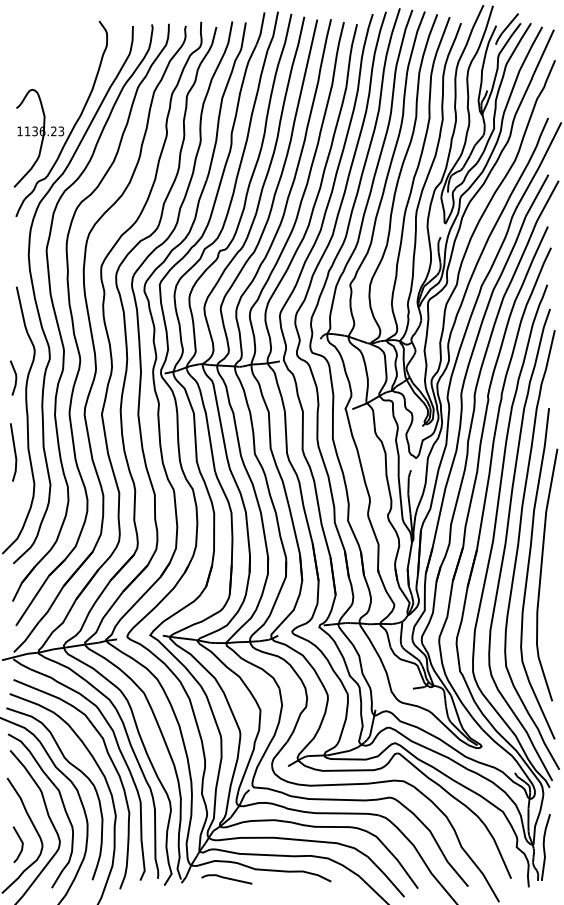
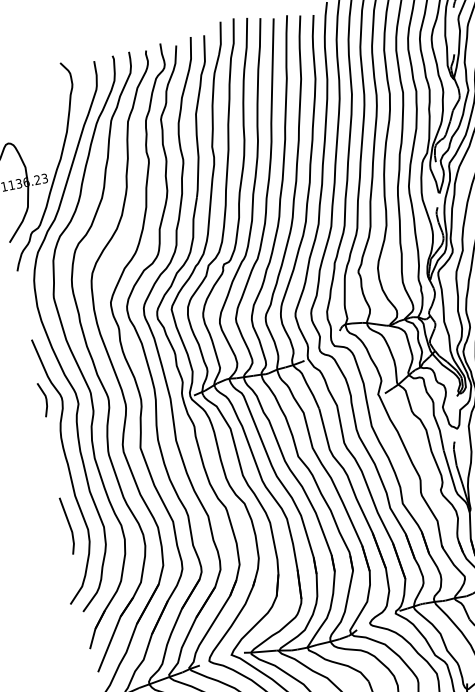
line: (15, 377) -> (45, 398), moved
line: (14, 452) -> (69, 525), moved

